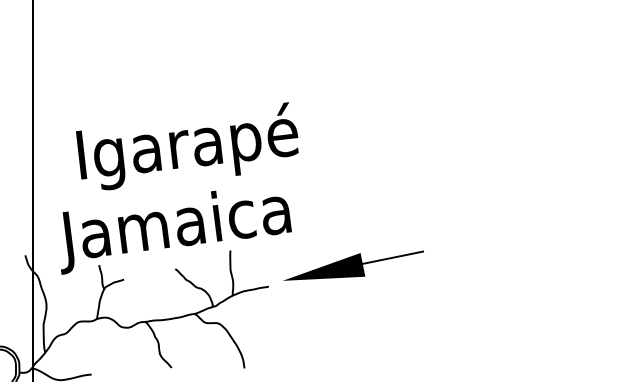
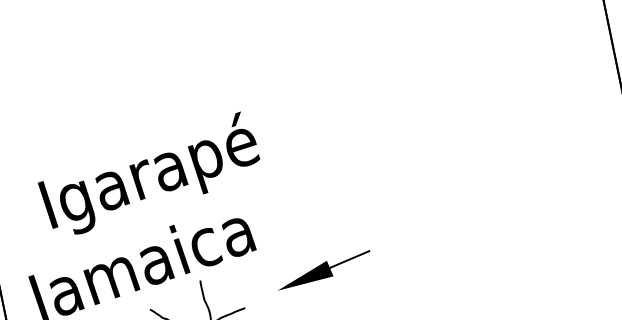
text: (187, 146) -> (150, 175), moved
part: (353, 265) -> (323, 270), size x0.7

